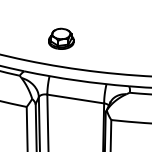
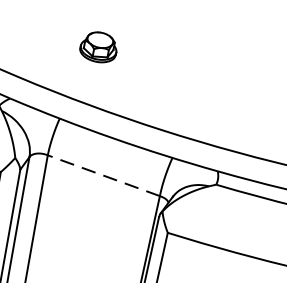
part: (61, 38) -> (99, 46), size x0.7
line: (75, 99) -> (103, 176), solid -> dashed

